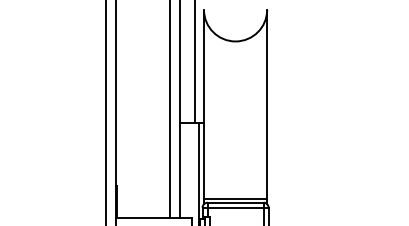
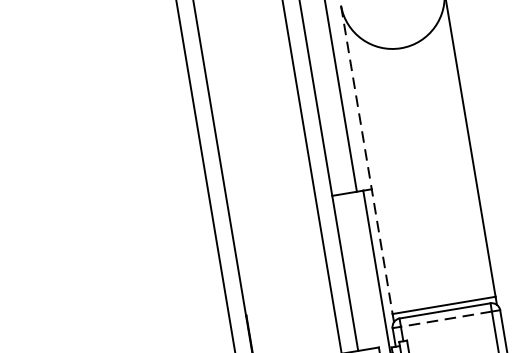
line: (203, 104) -> (365, 159), solid -> dashed
line: (235, 207) -> (446, 318), solid -> dashed

